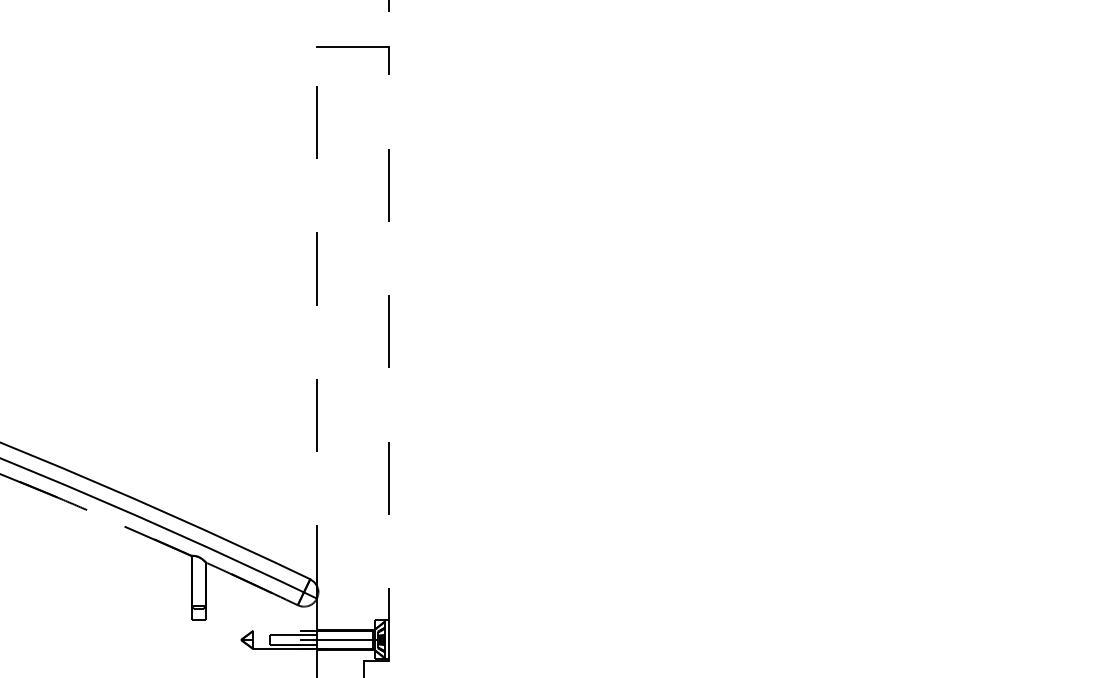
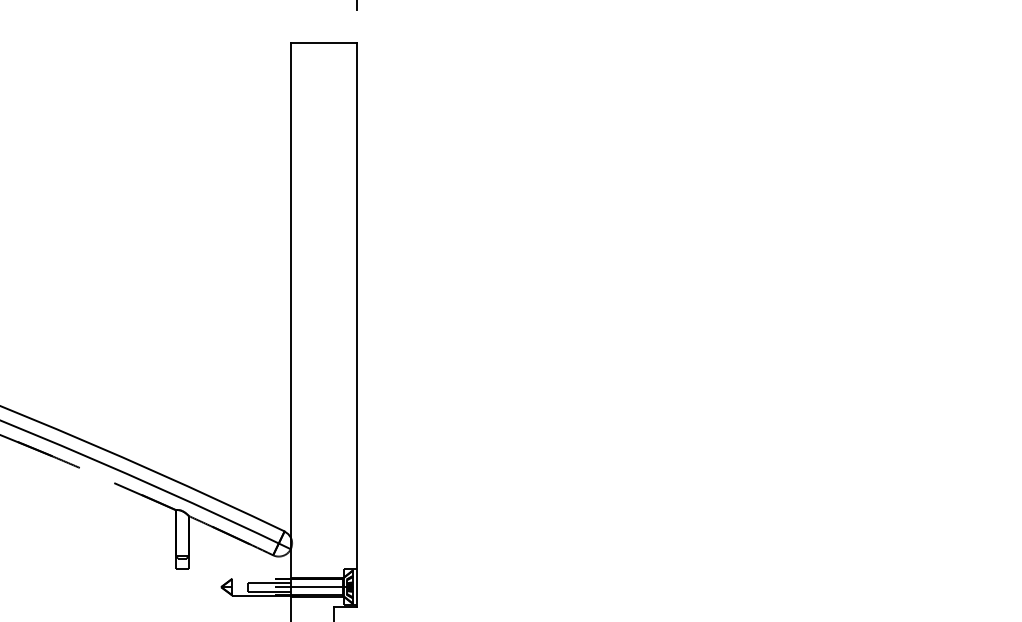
line: (316, 322) -> (290, 295), dashed -> solid
line: (388, 353) -> (356, 324), dashed -> solid

